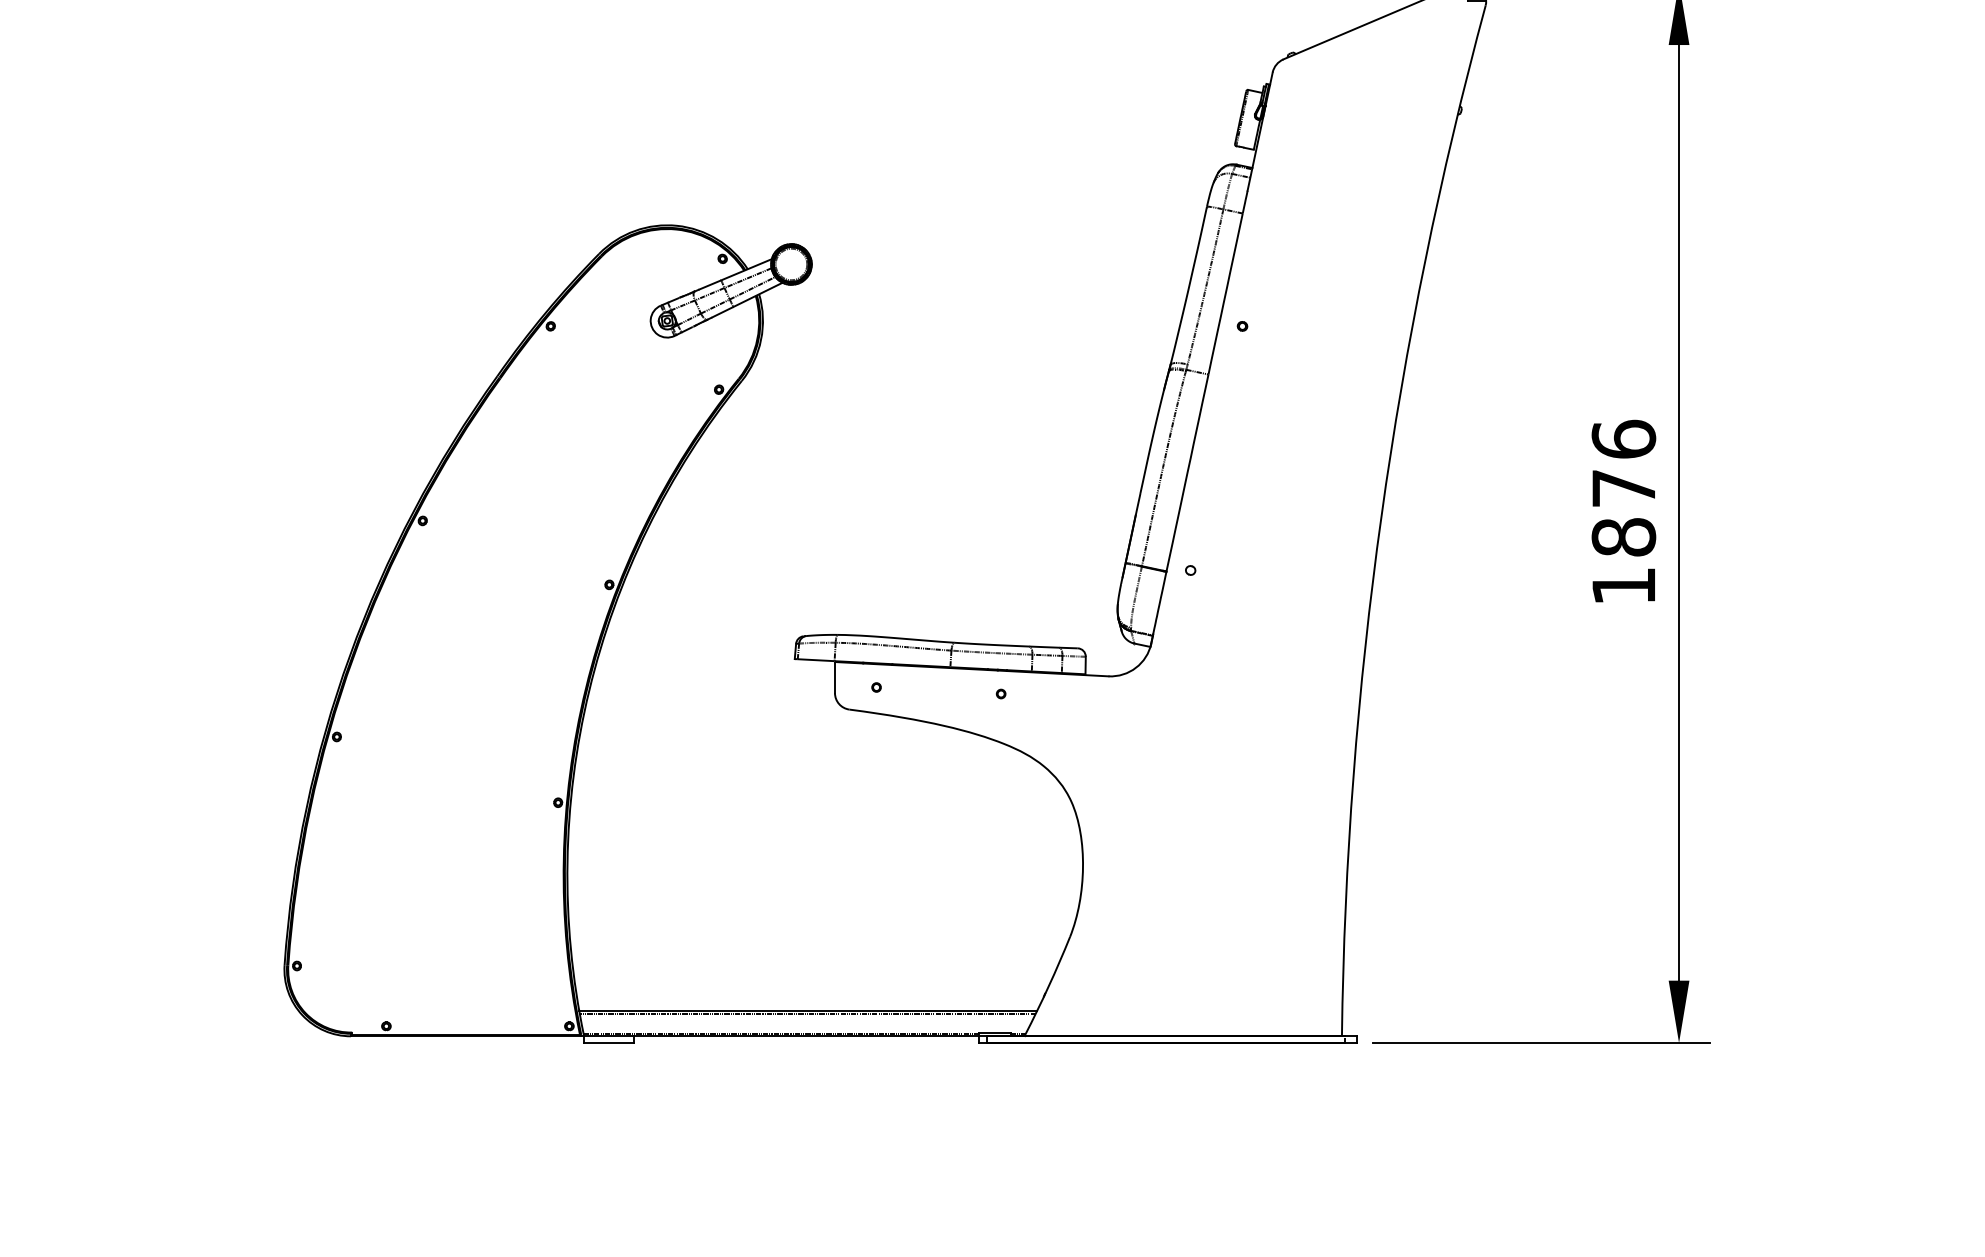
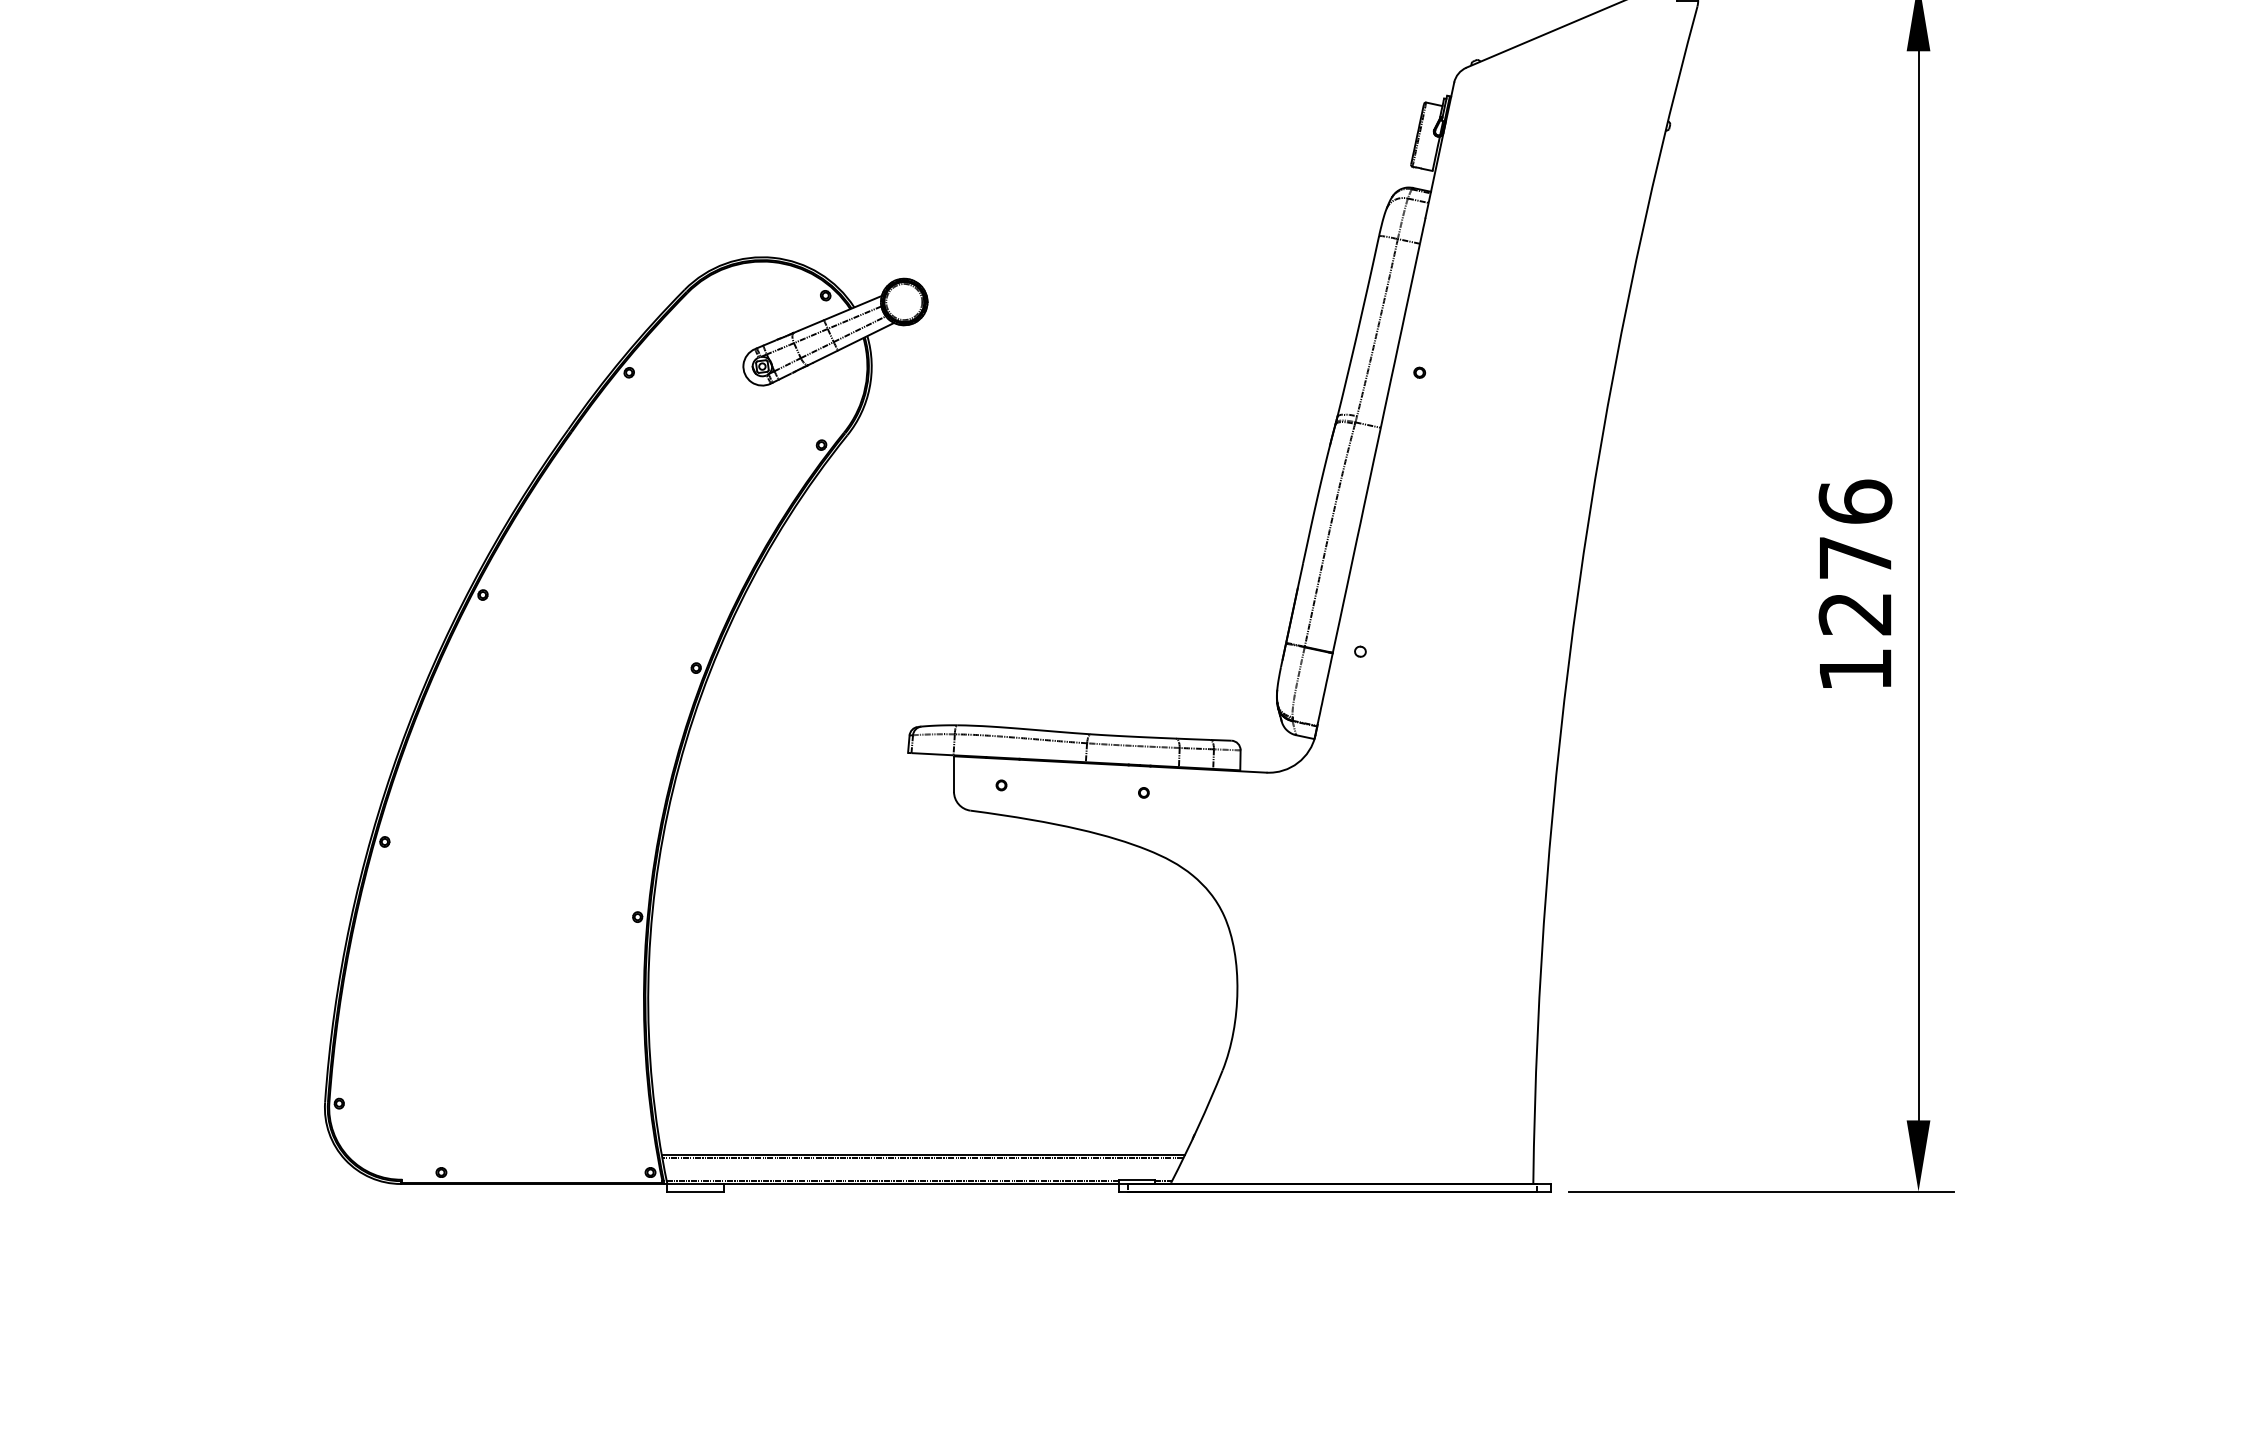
text: (1623, 537) -> (1855, 614), 1876 -> 1276

